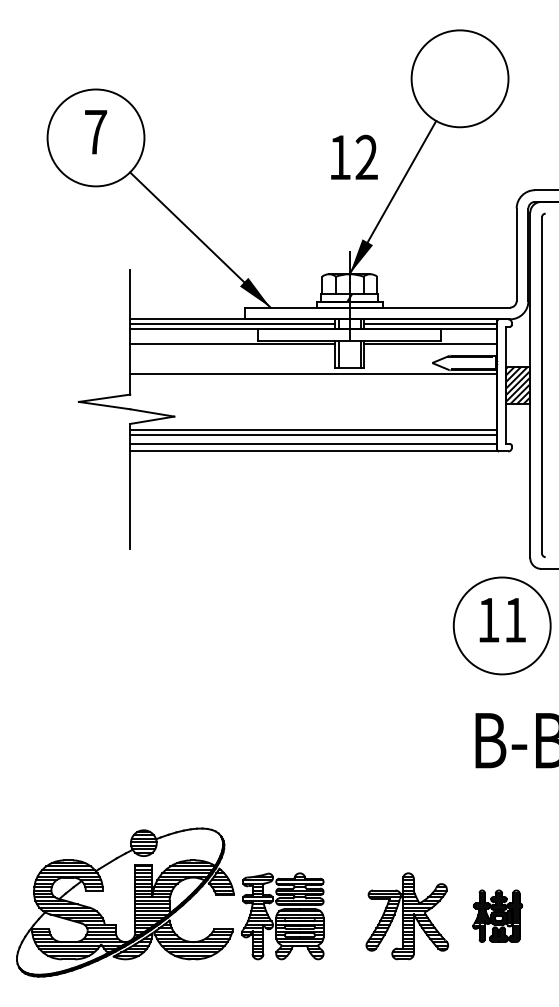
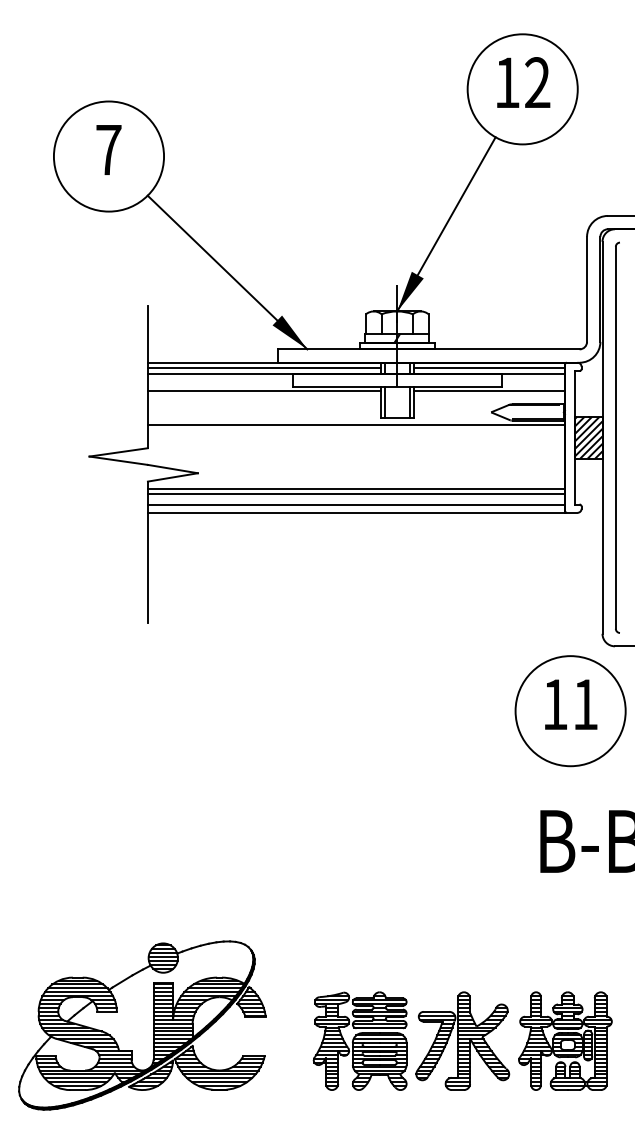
text: (354, 157) -> (523, 82), moved
part: (282, 915) -> (359, 1040), moved
part: (497, 915) -> (565, 1040), size x1.67

